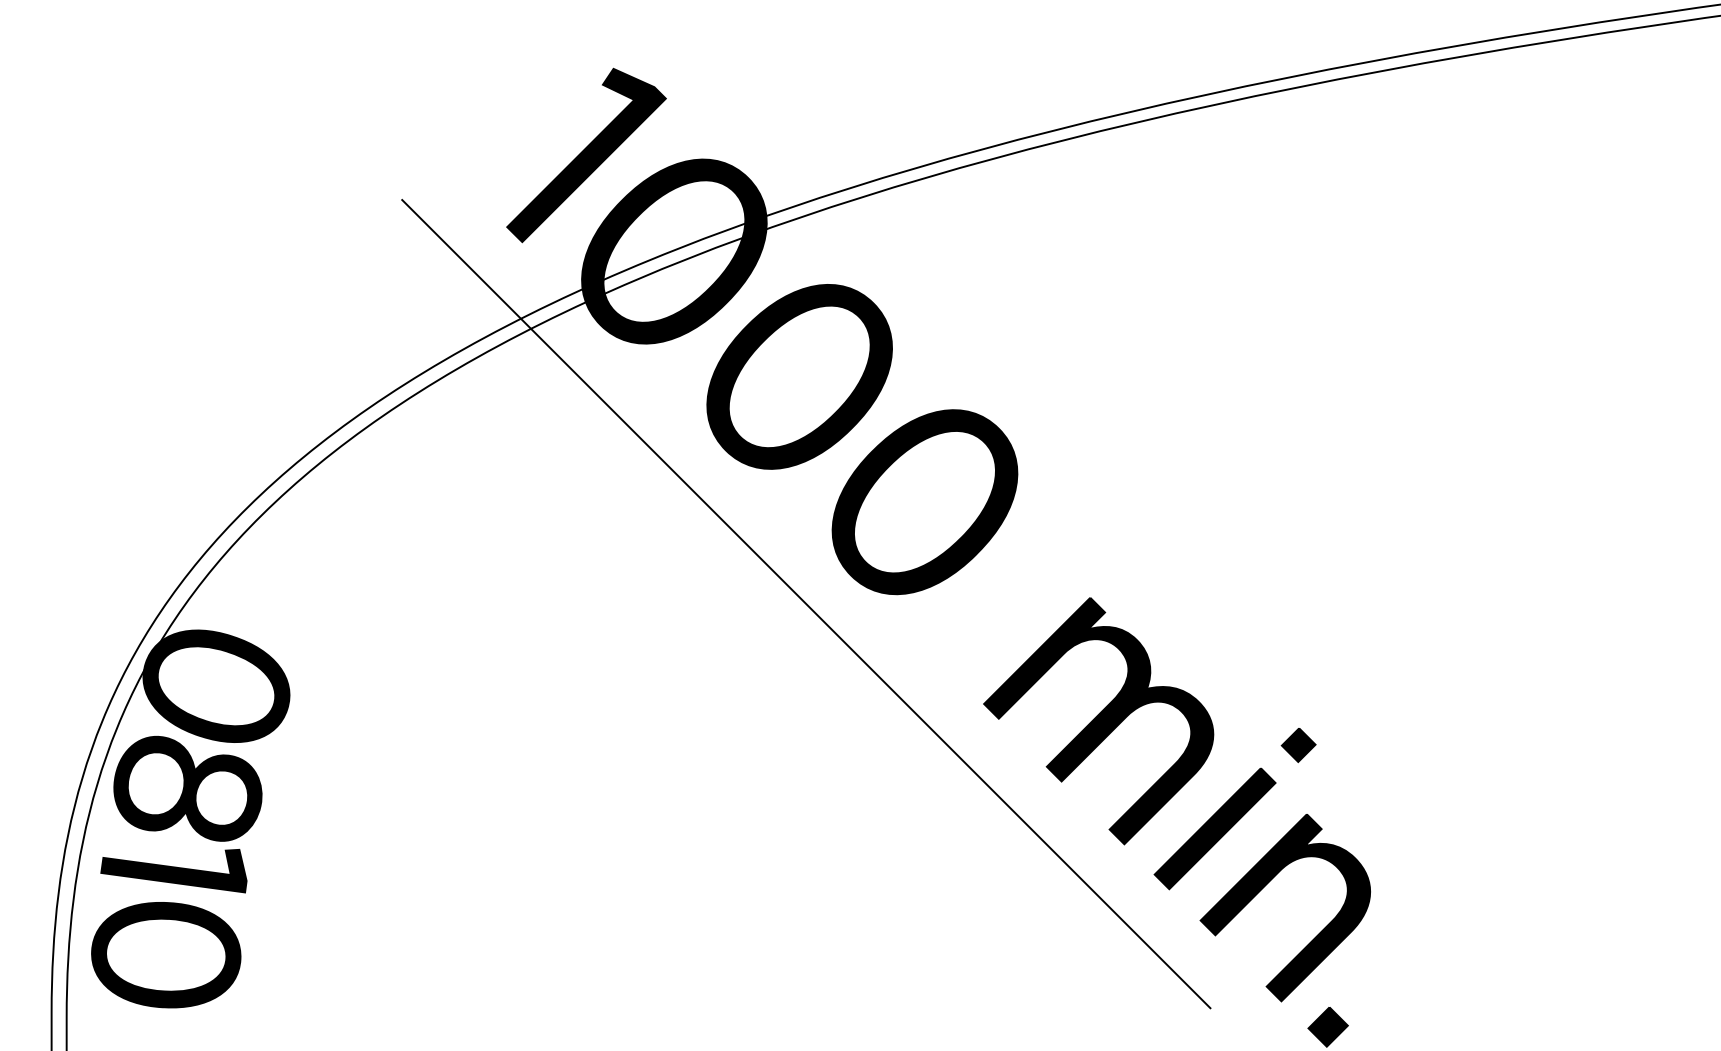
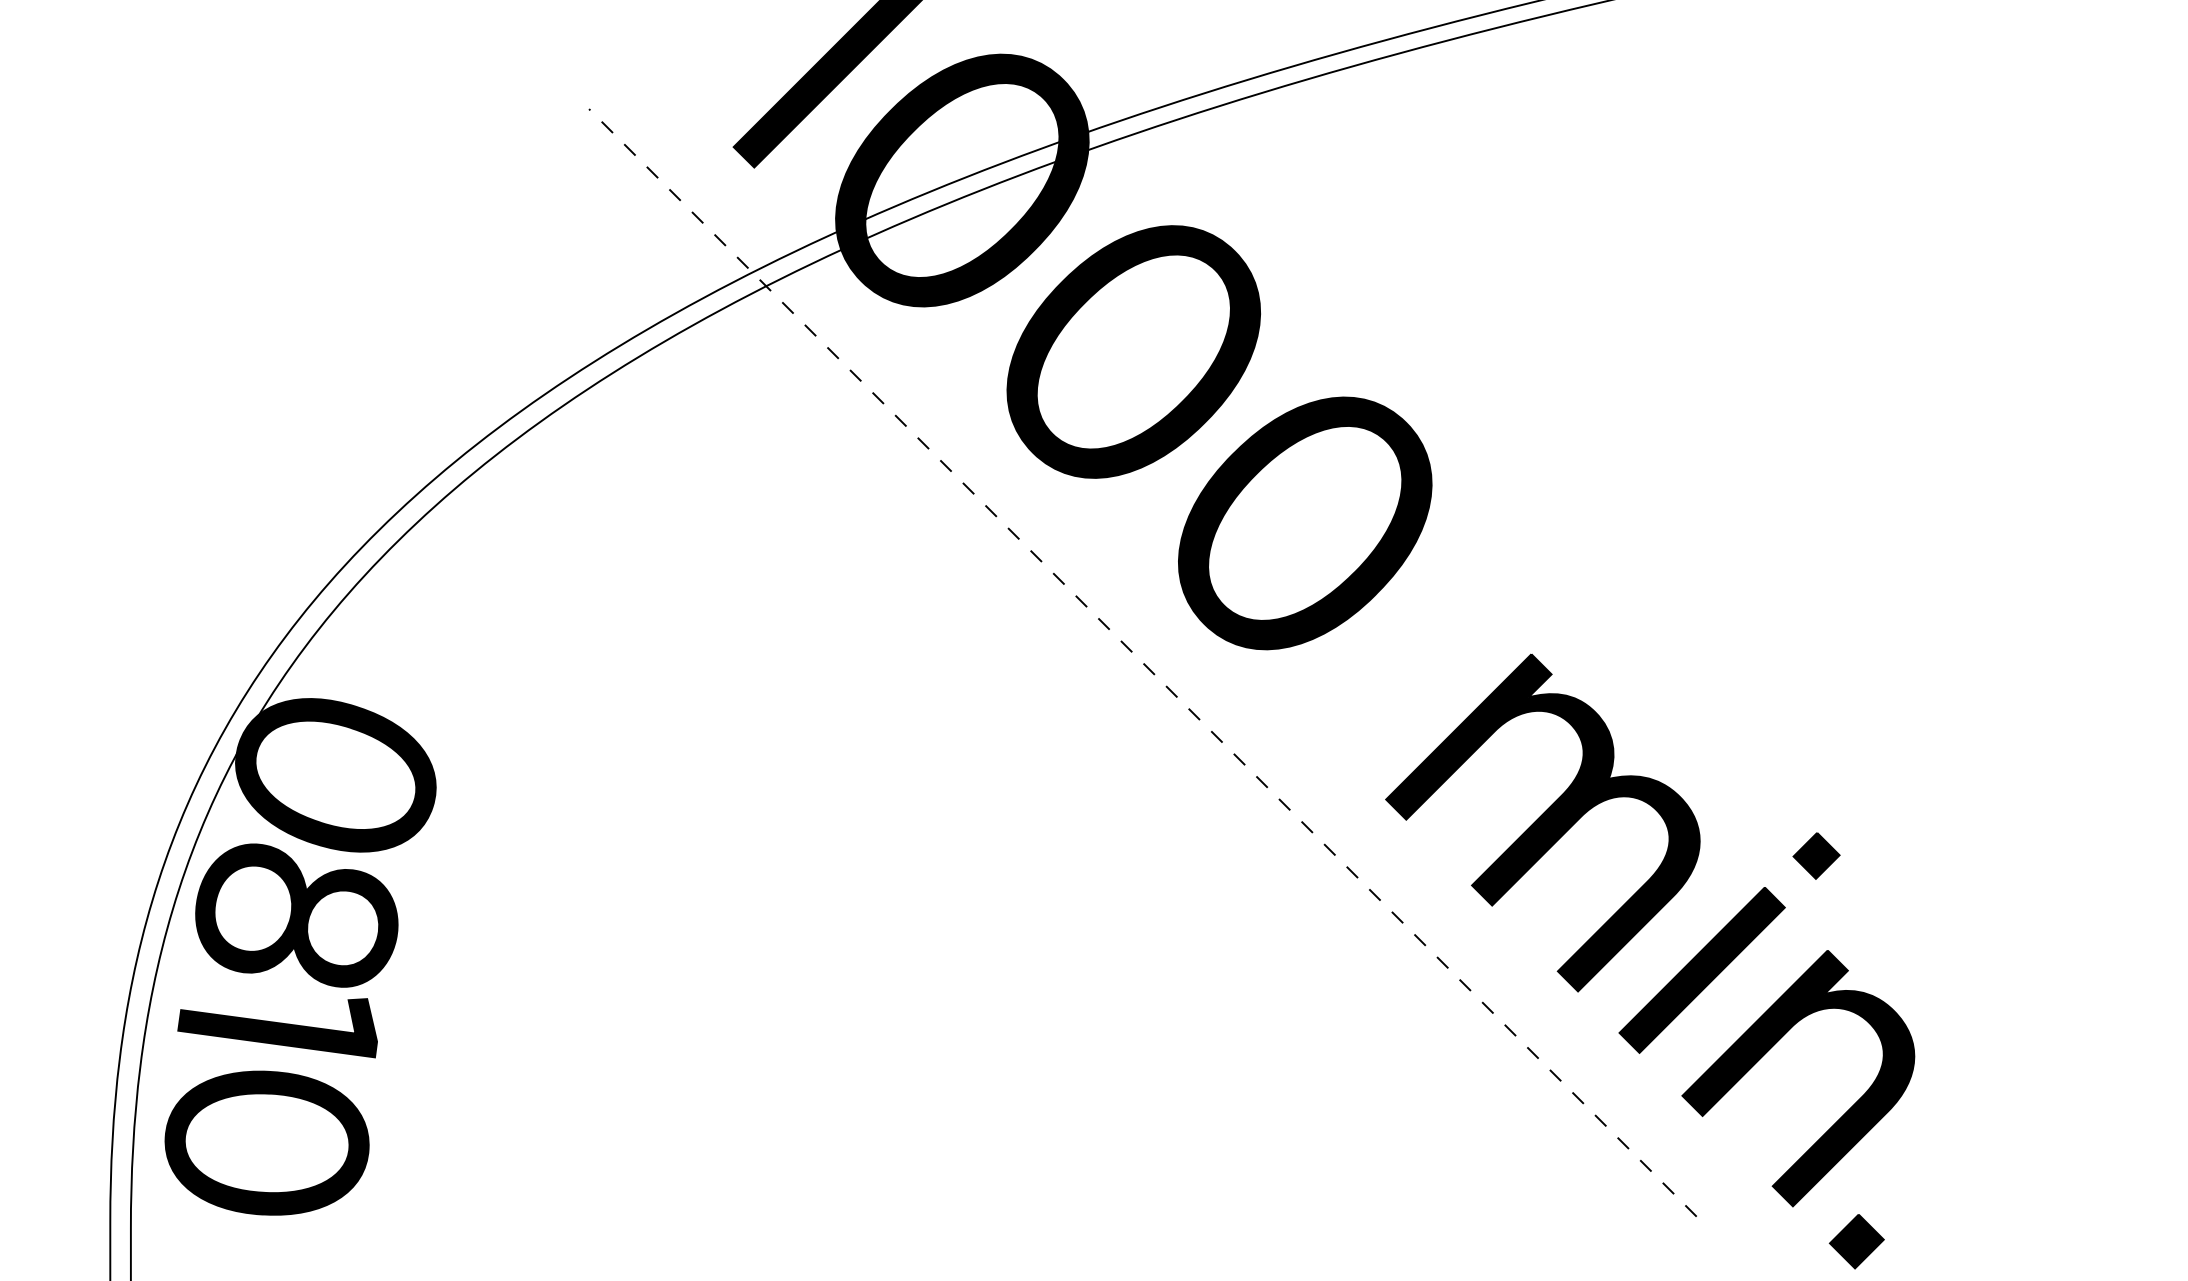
line: (805, 603) -> (1141, 662), solid -> dashed

